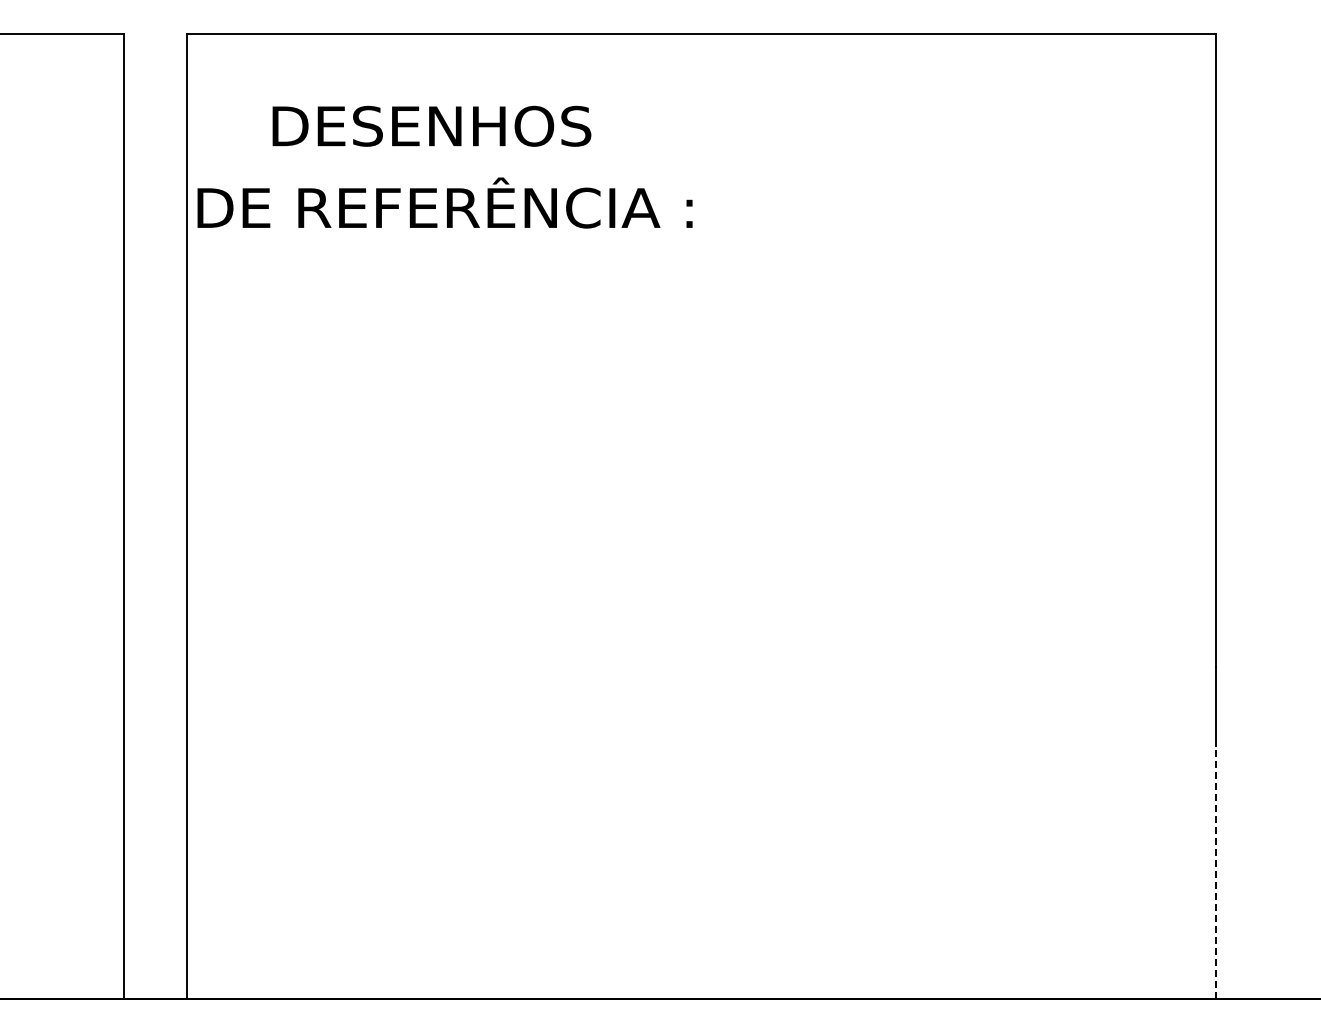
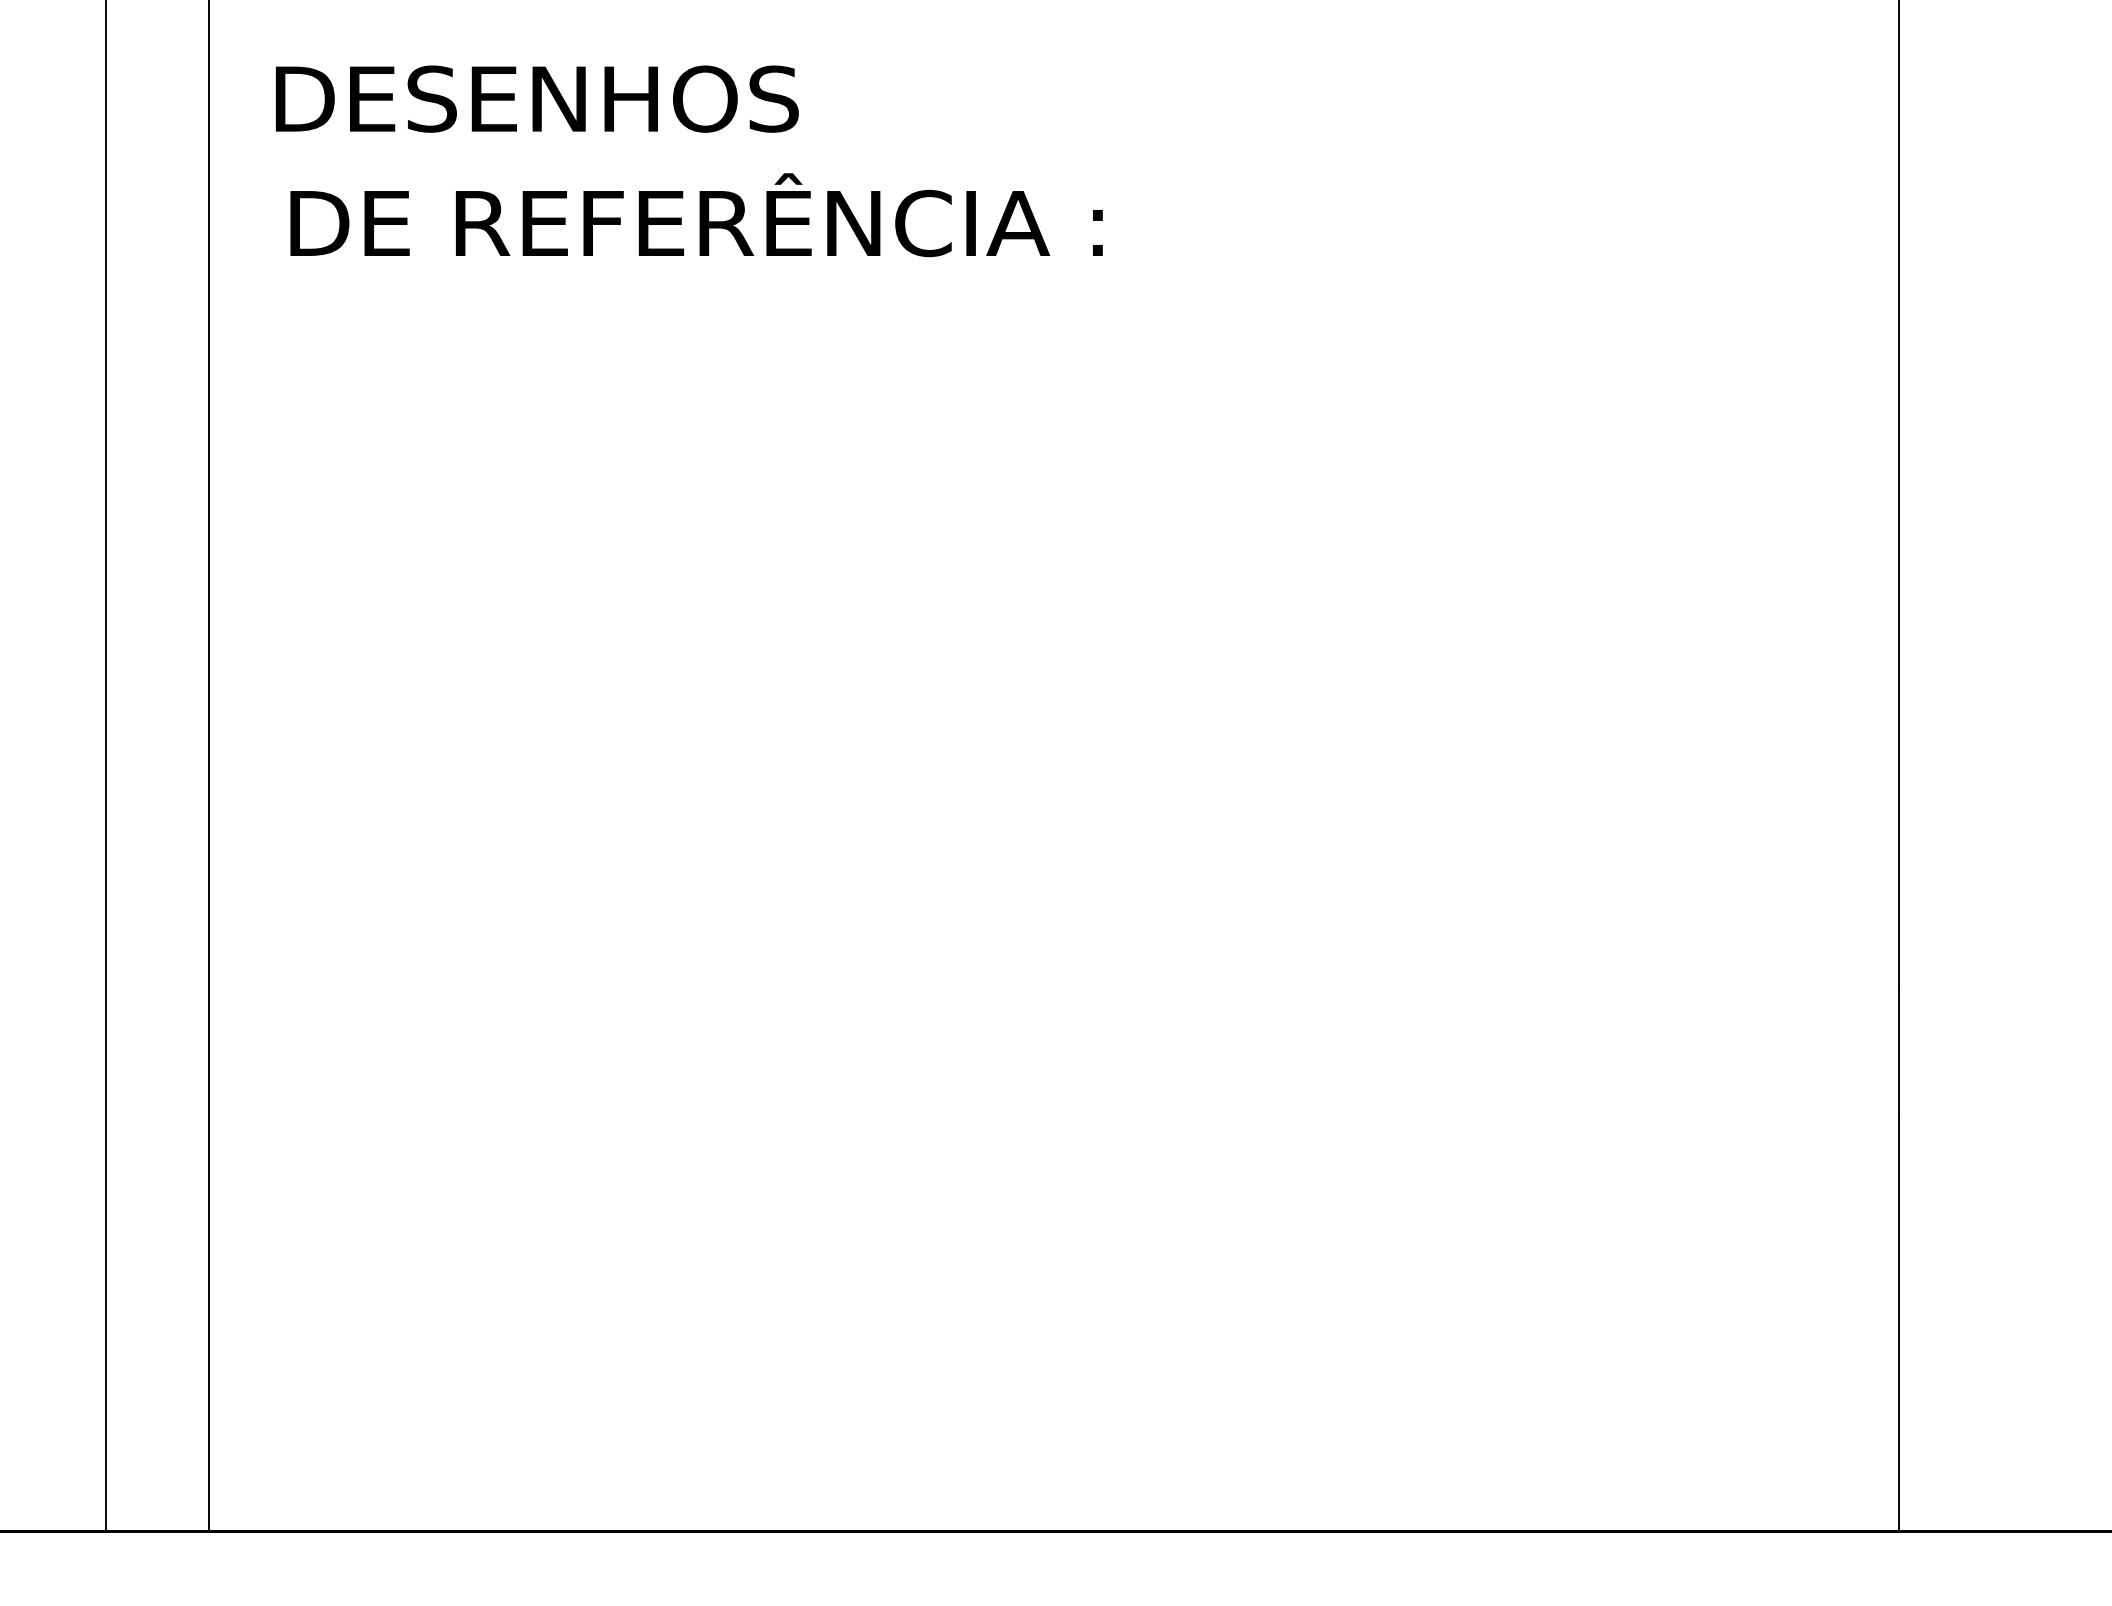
text: (431, 125) -> (536, 97), moved
text: (444, 202) -> (695, 214), moved
line: (1216, 872) -> (1898, 1323), dashed -> solid

